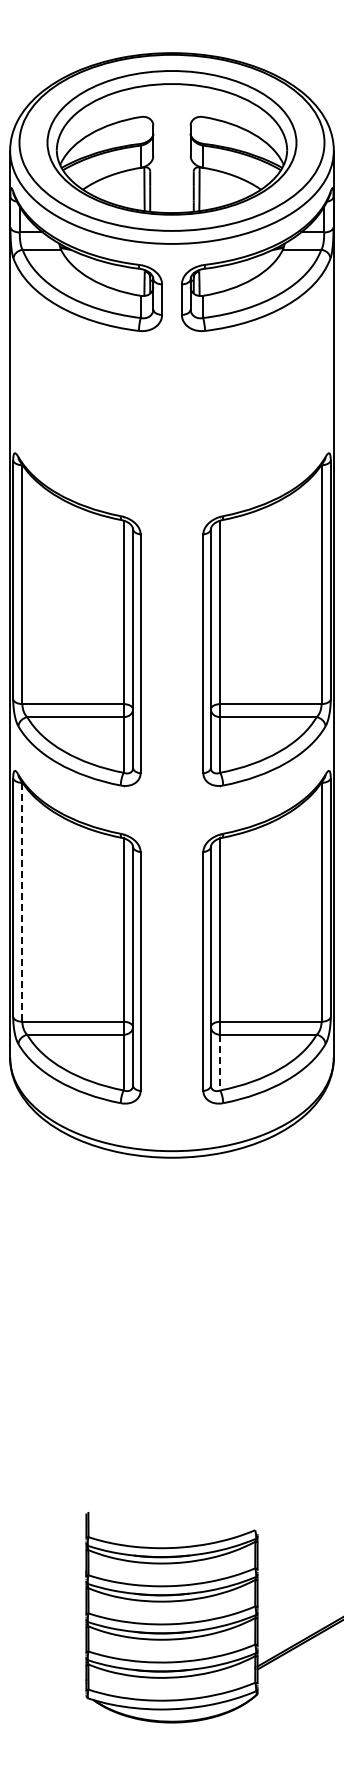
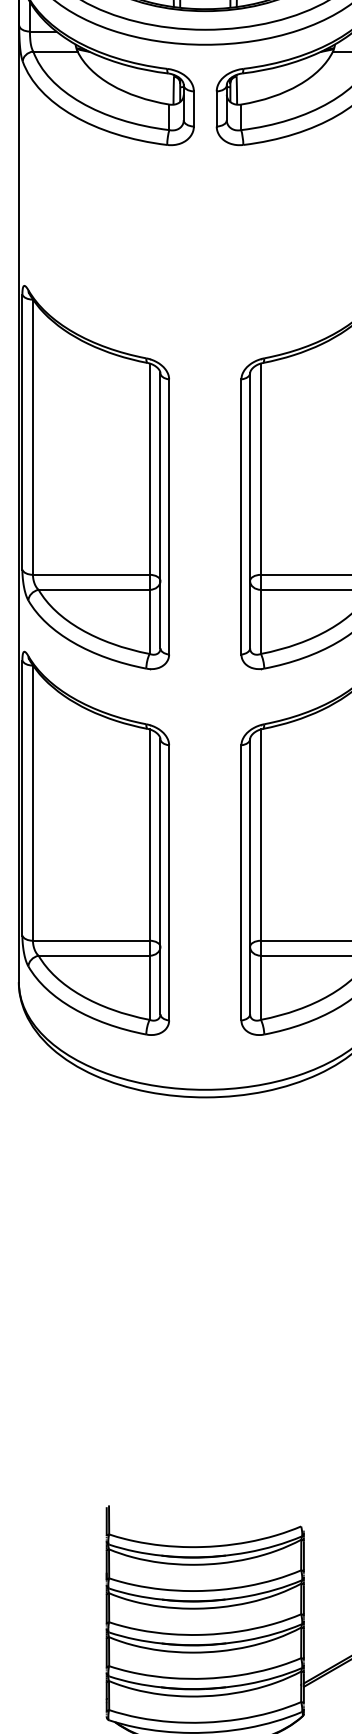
line: (22, 902) -> (33, 803), dashed -> solid
line: (220, 1062) -> (261, 987), dashed -> solid

